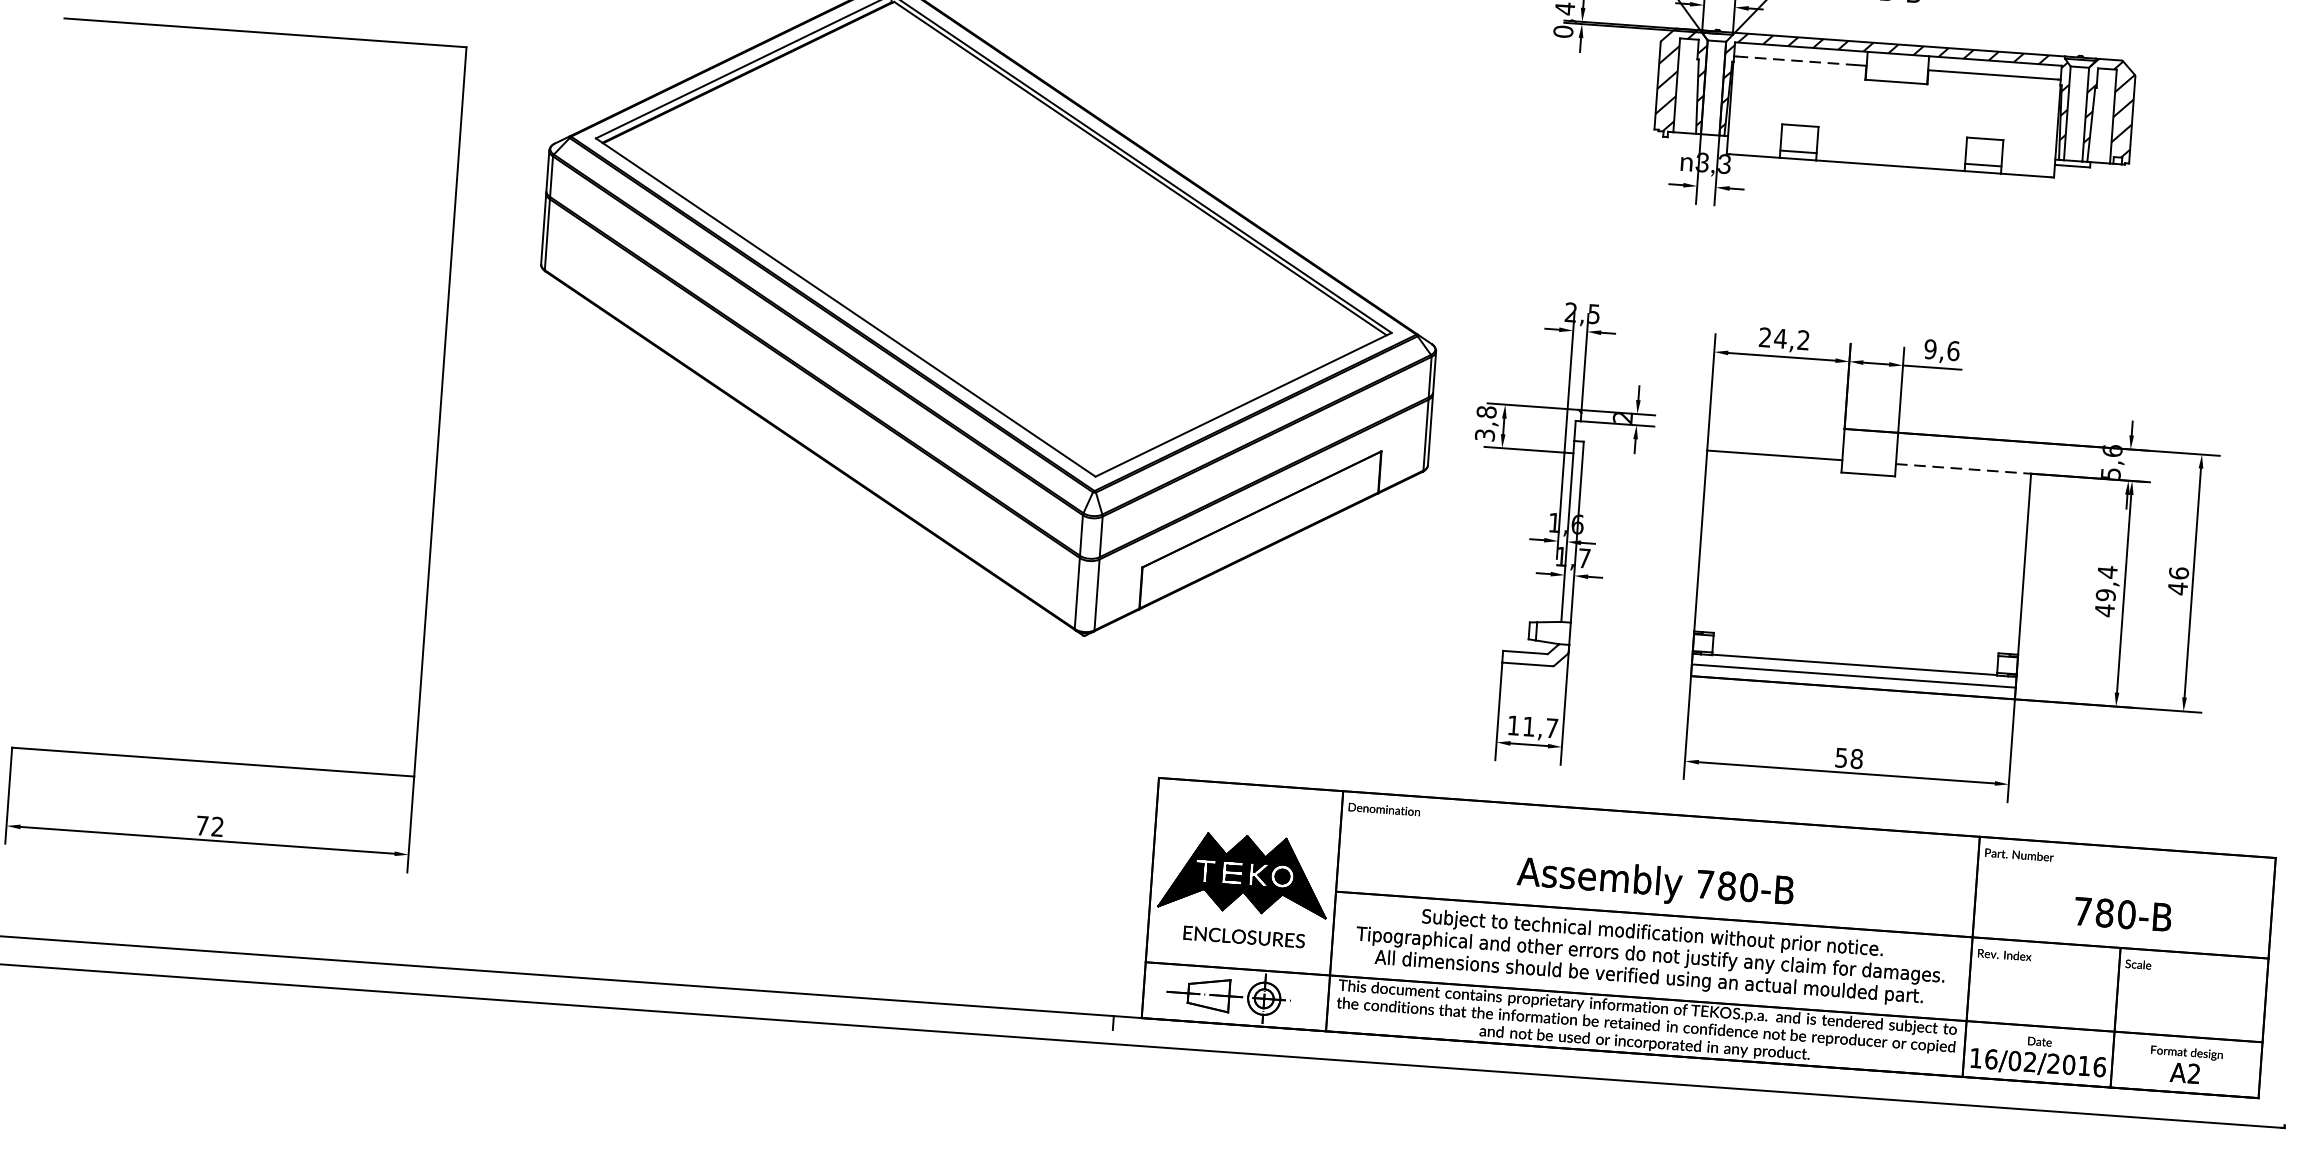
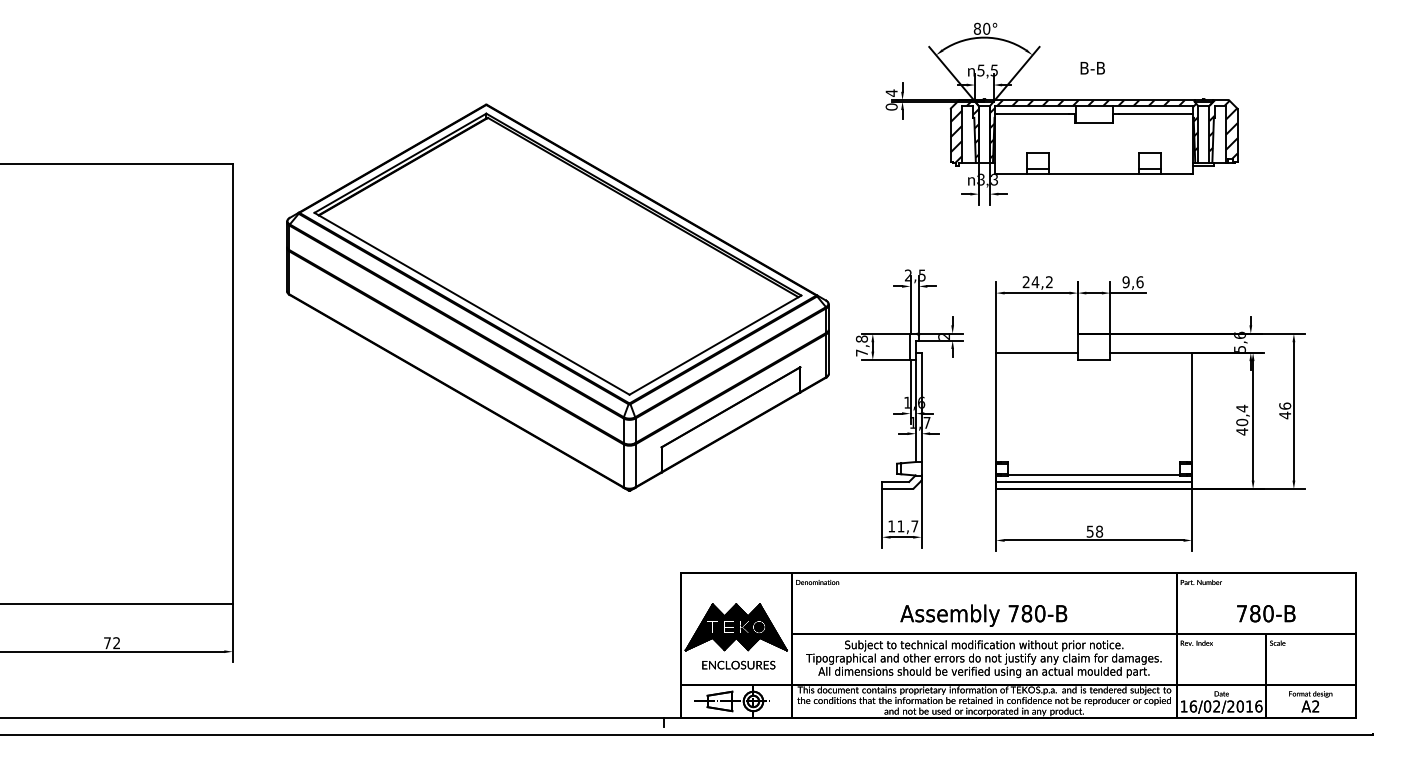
line: (1795, 60) -> (1032, 114), dashed -> solid
text: (1484, 434) -> (861, 352), 3,8 -> 7,8
line: (1964, 468) -> (1151, 352), dashed -> solid
text: (2106, 595) -> (1242, 422), 49,4 -> 40,4

